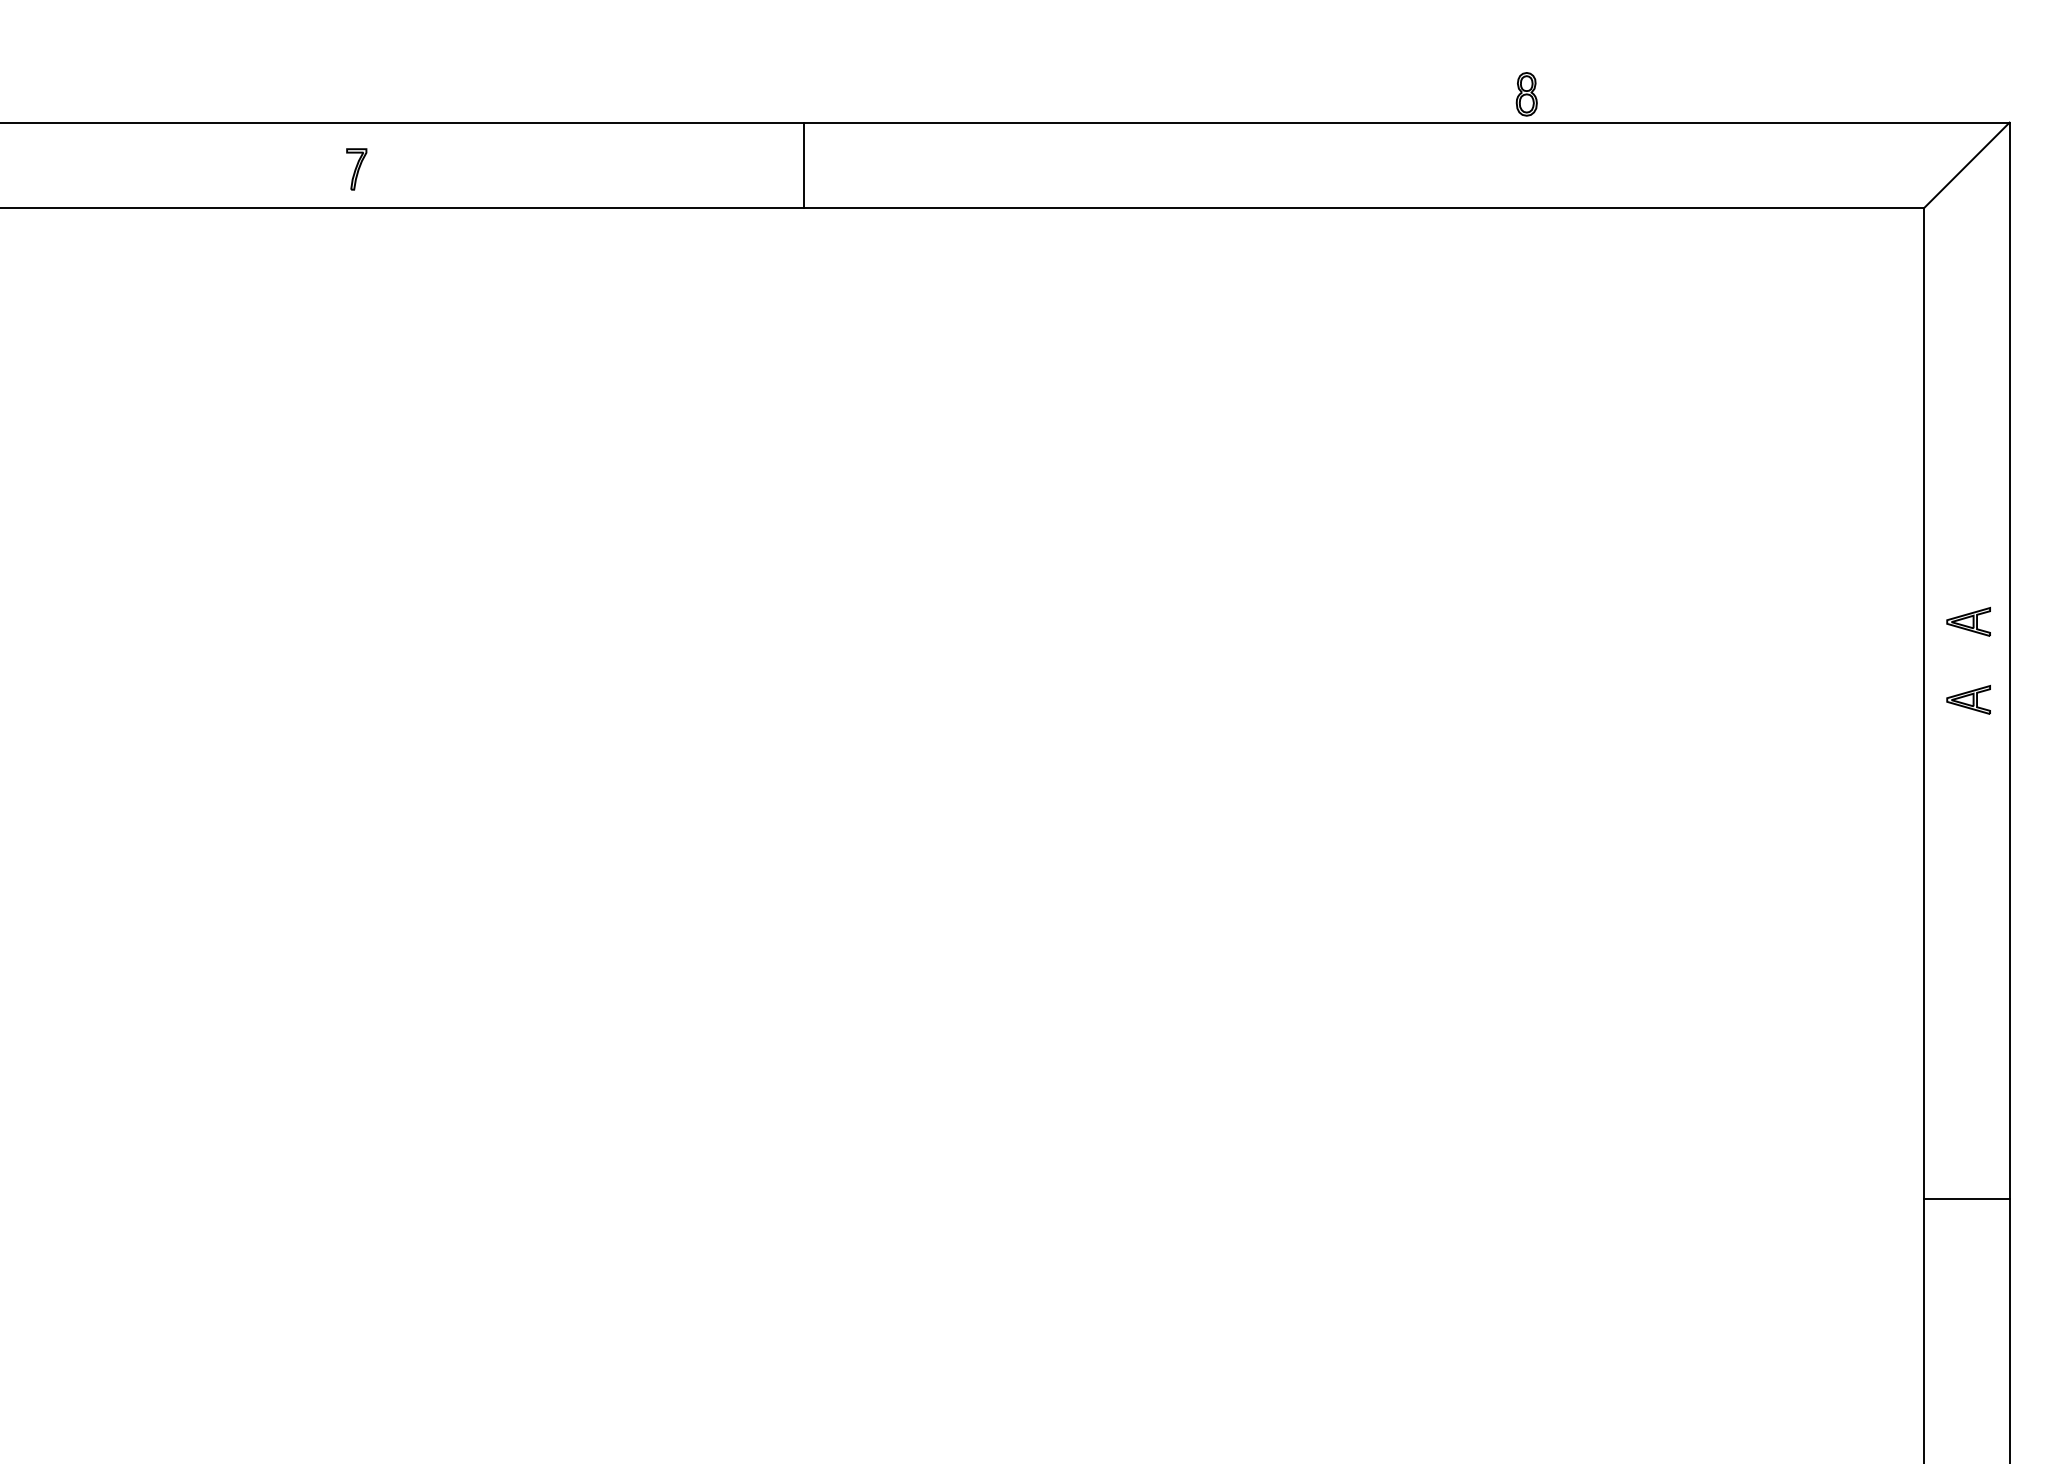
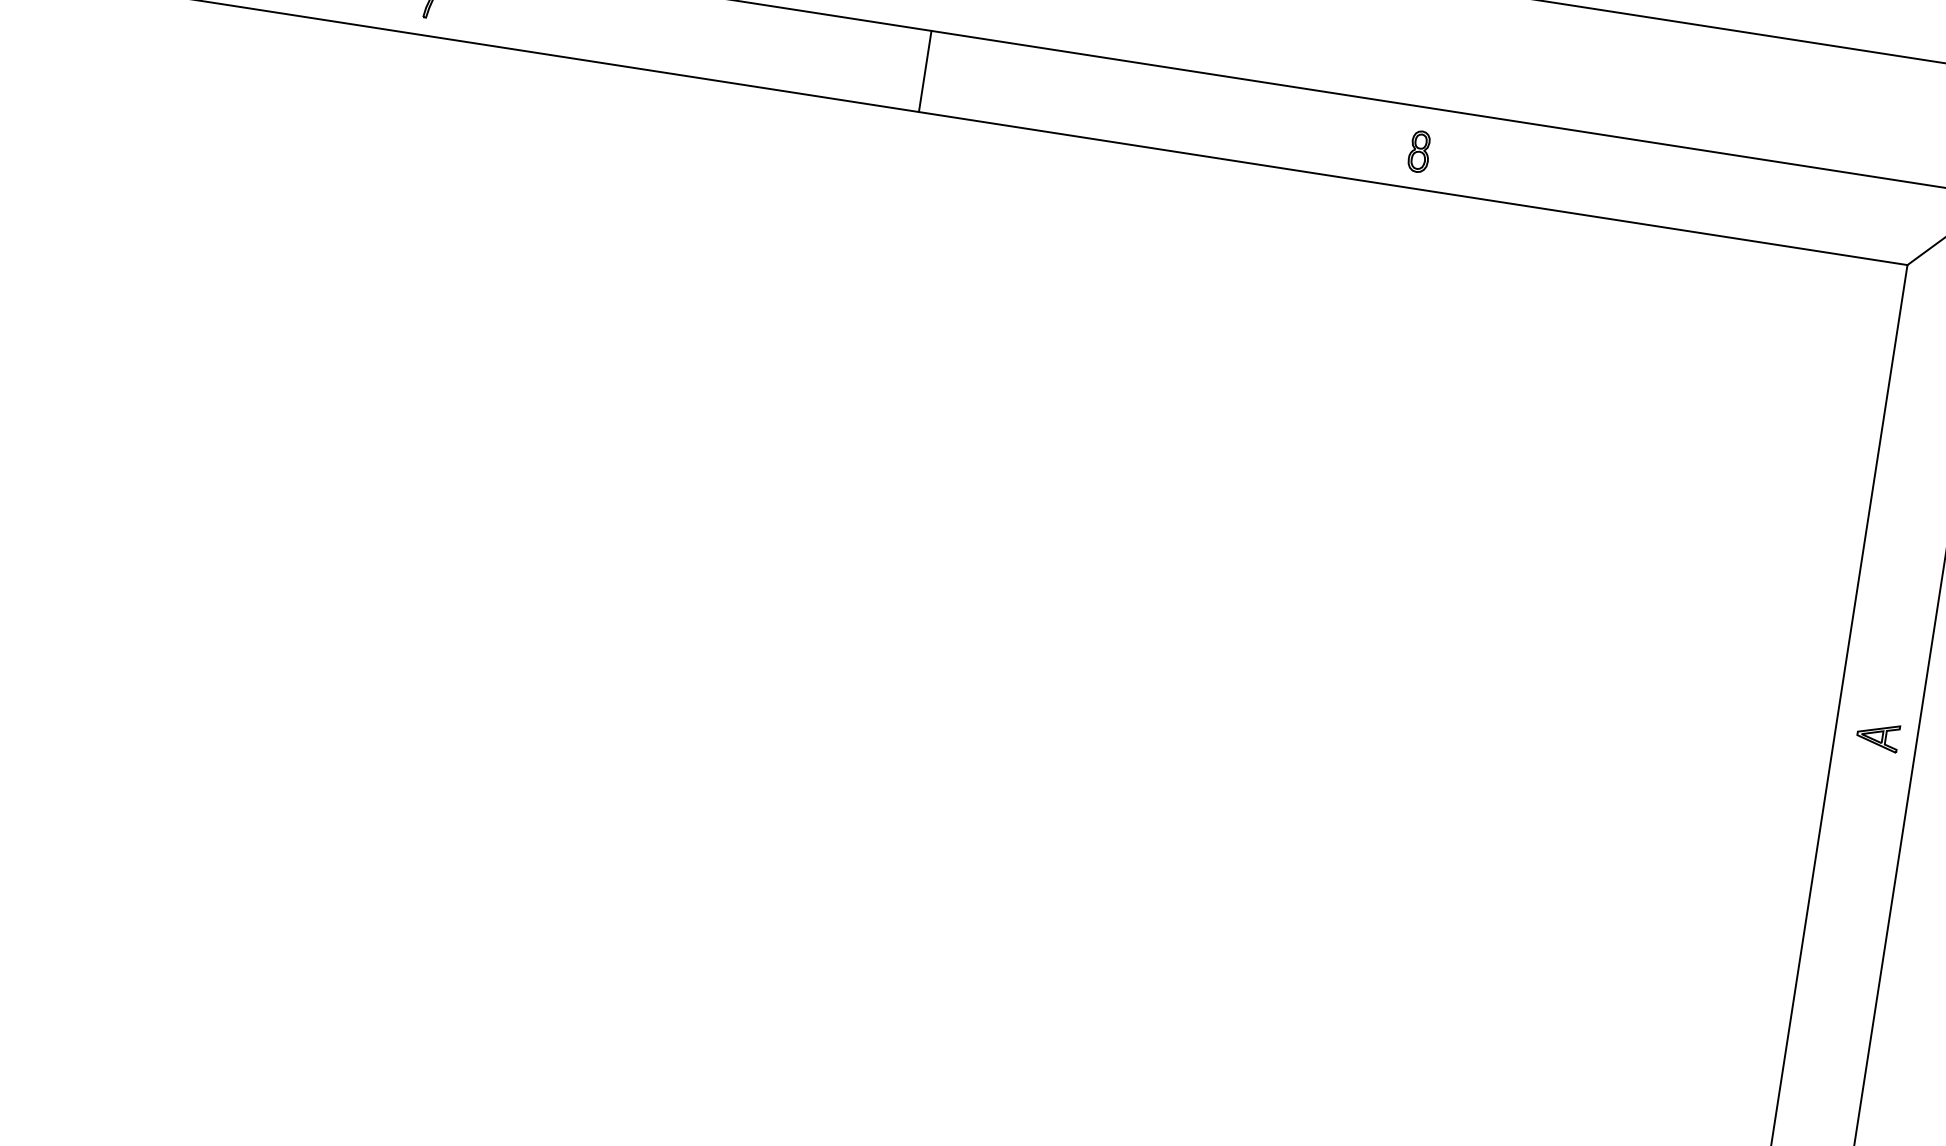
part: (1526, 94) -> (1419, 151), moved
line: (804, 165) -> (925, 71), moved
part: (1968, 621) -> (1889, 662), removed

